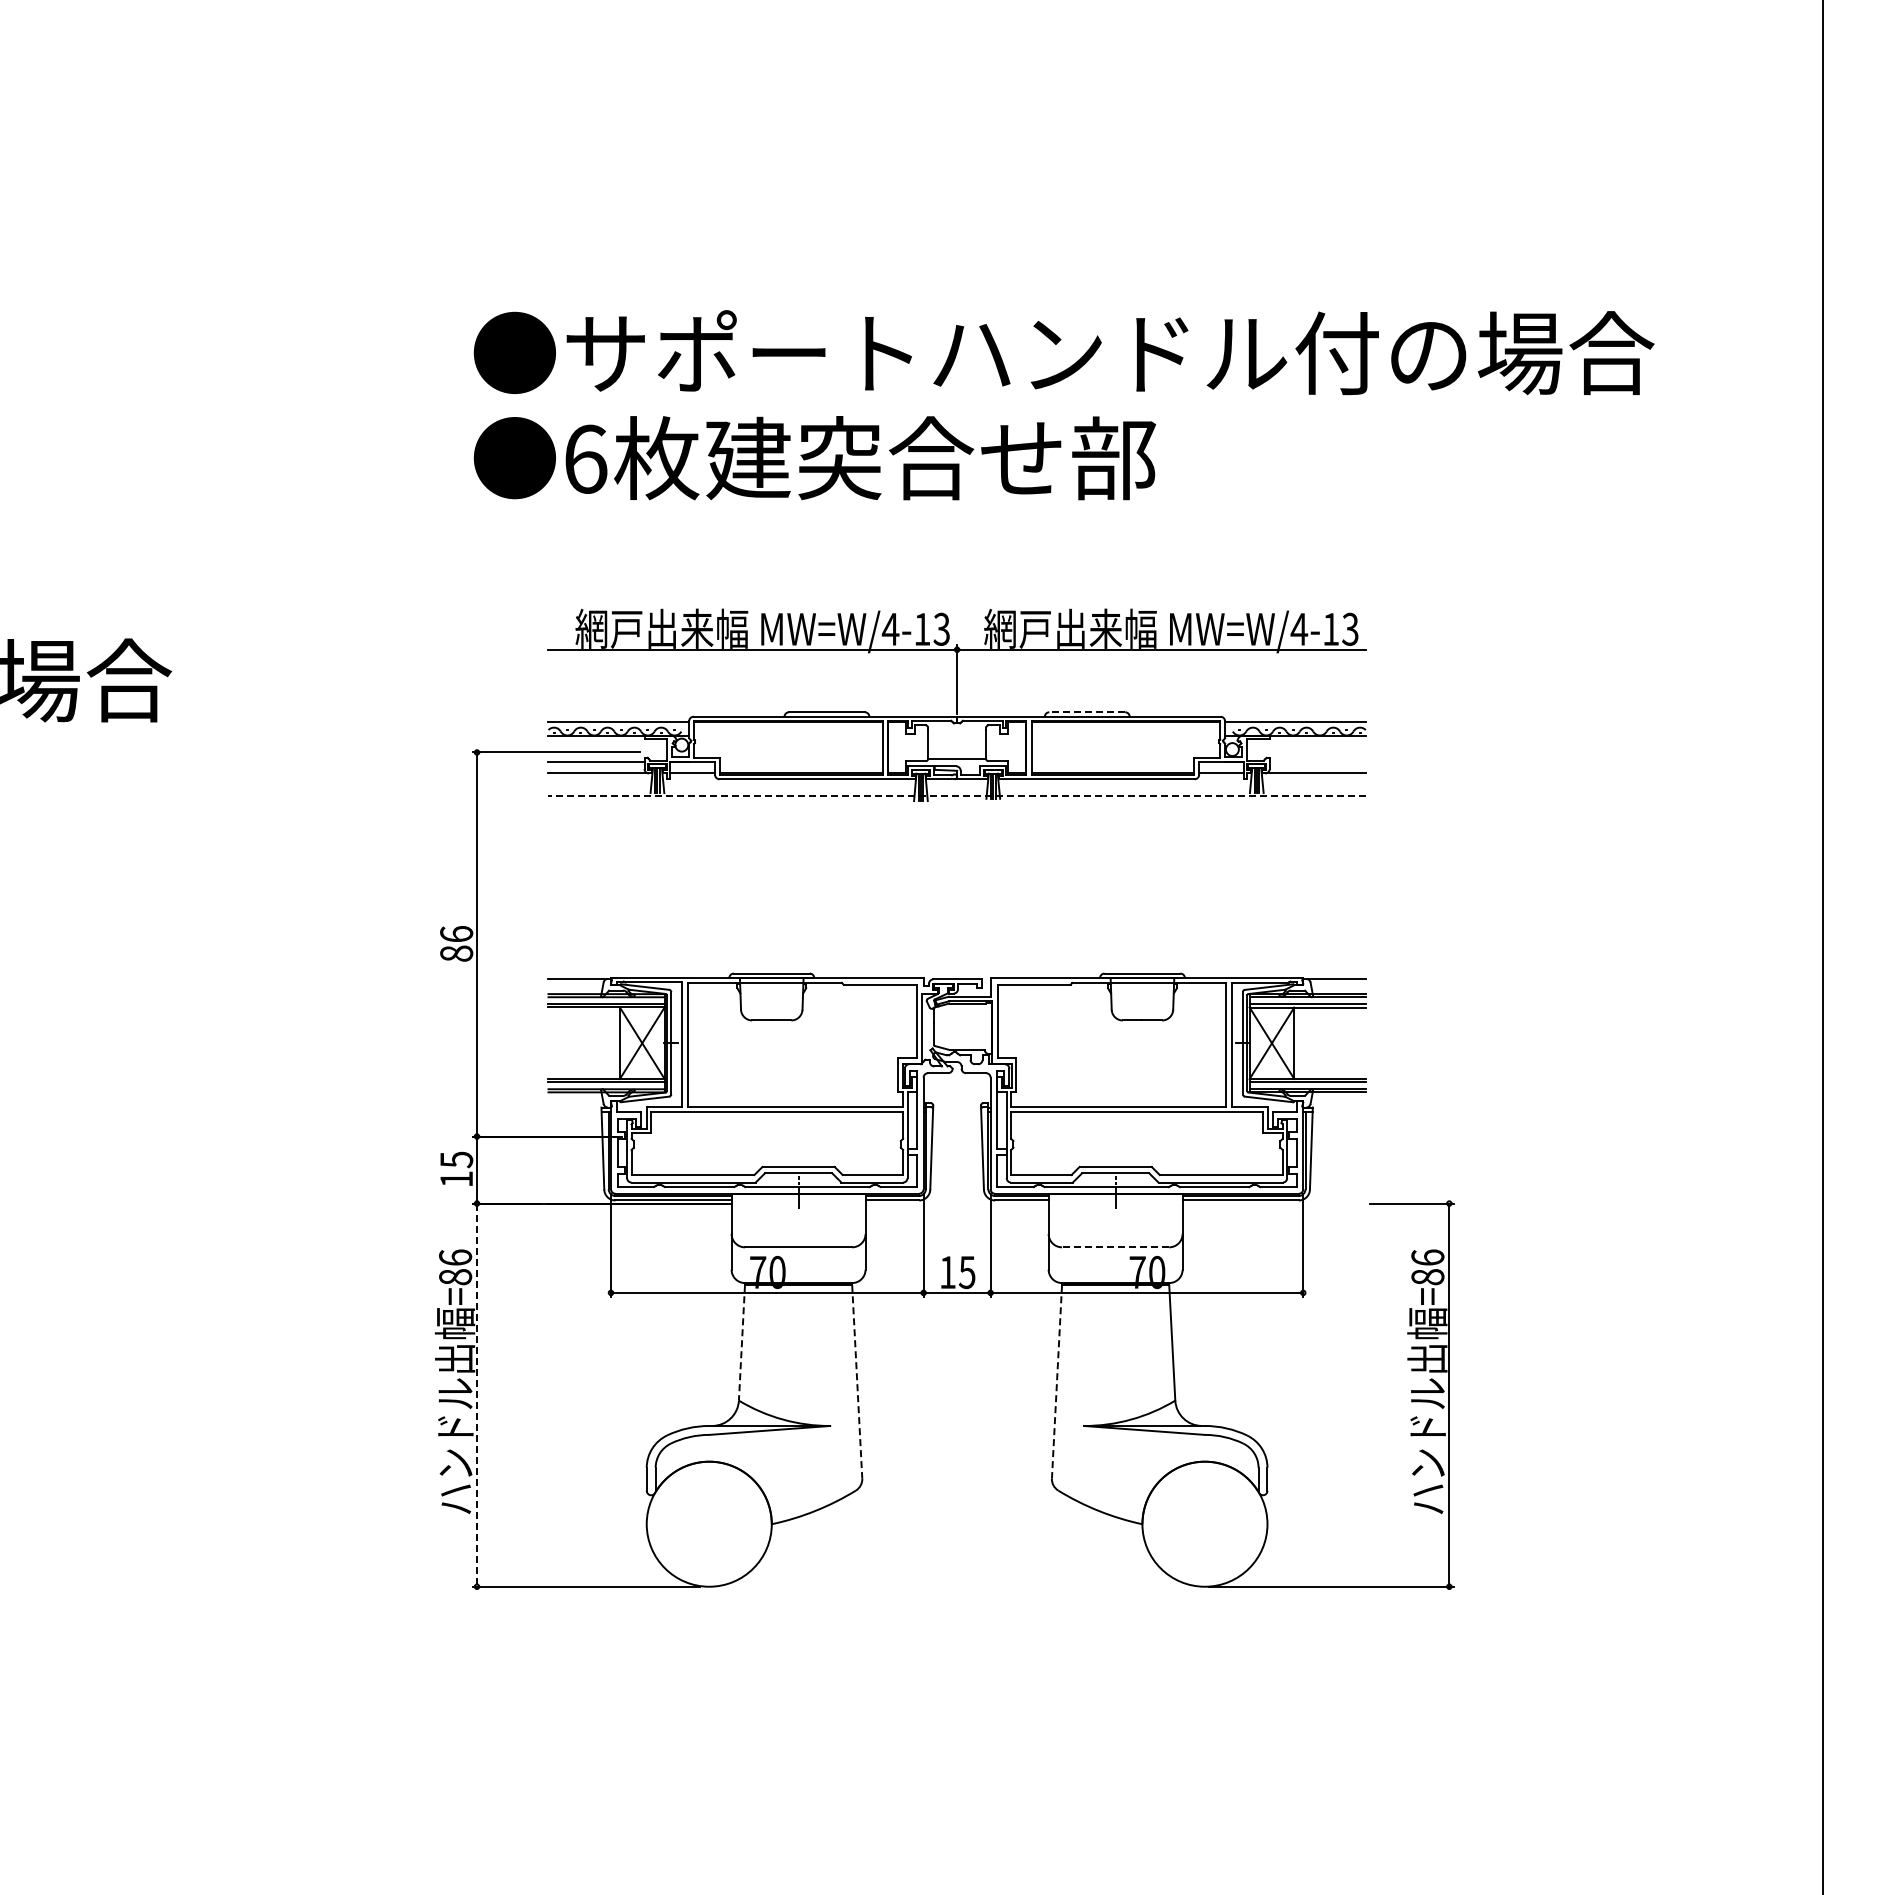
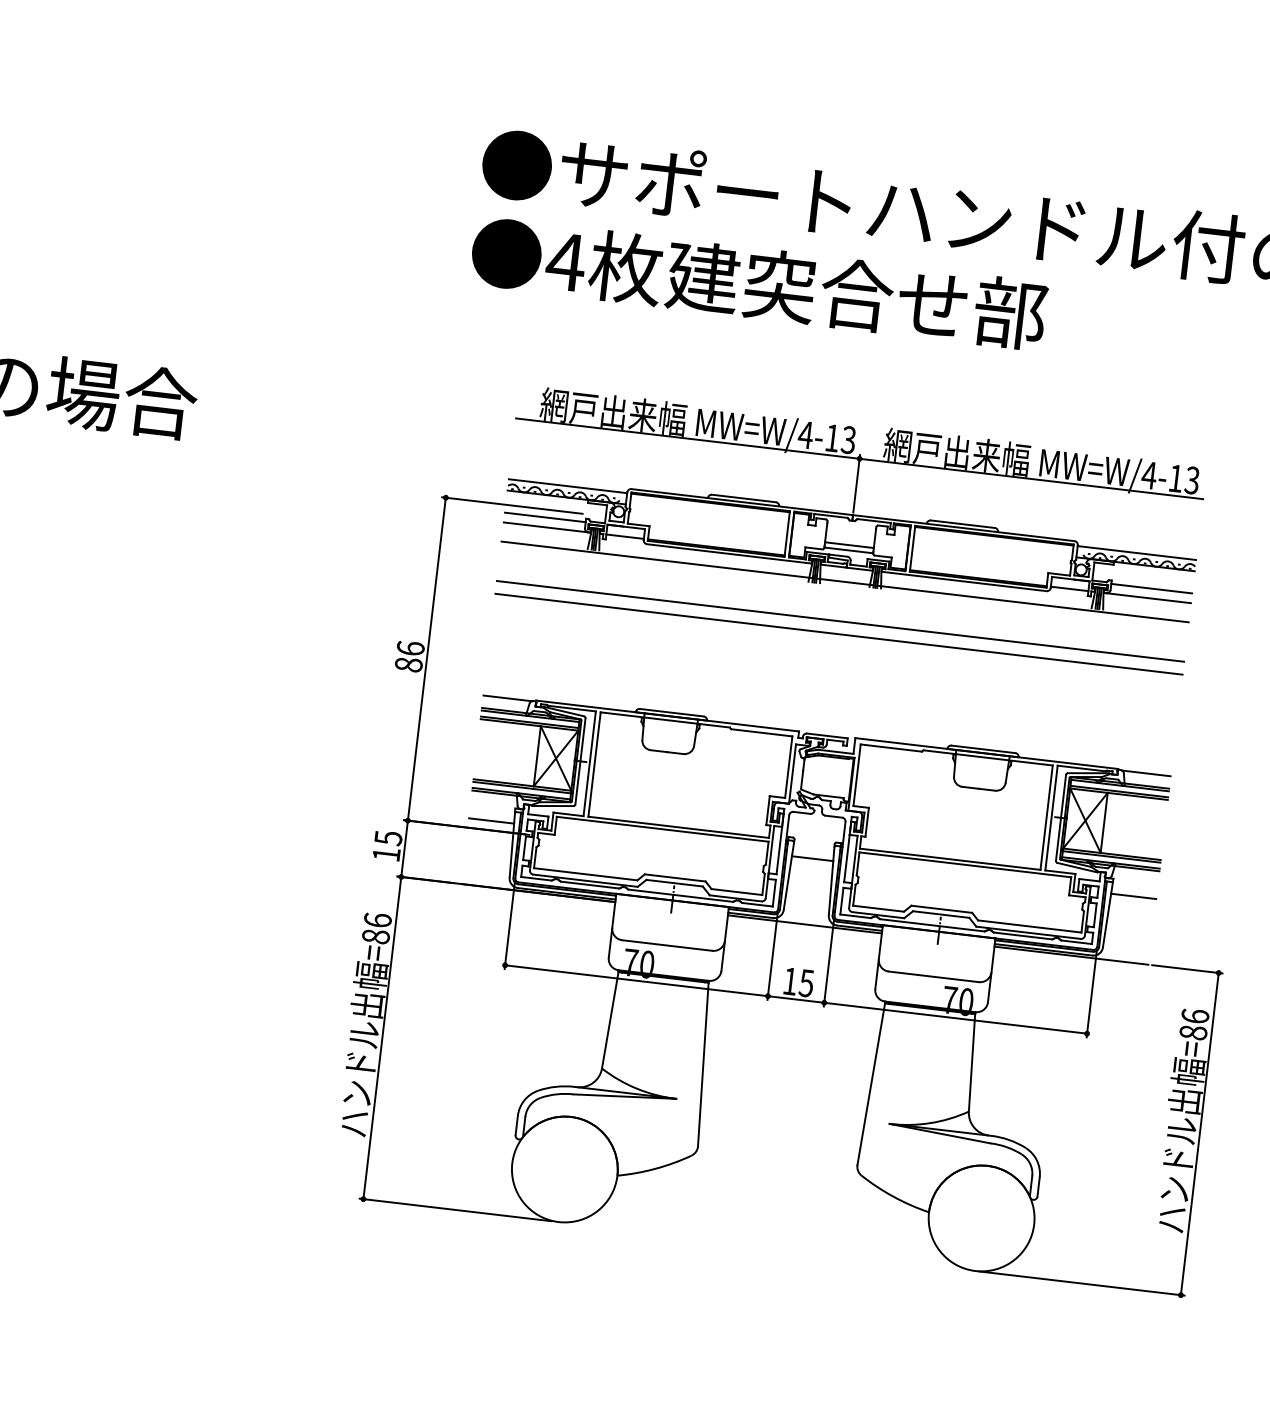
text: (585, 458) -> (566, 261), 6 -> 4
line: (1087, 712) -> (963, 524), dashed -> solid
line: (957, 752) -> (849, 545), added
line: (1317, 761) -> (1151, 588), added
line: (957, 796) -> (845, 582), dashed -> solid
line: (956, 843) -> (839, 621), added
line: (956, 858) -> (838, 634), added
line: (575, 1125) -> (491, 821), added
line: (956, 1125) -> (812, 858), added
line: (1338, 1125) -> (1133, 896), added
line: (956, 1203) -> (804, 924), added
line: (1273, 1203) -> (1070, 955), added
line: (1115, 1247) -> (933, 976), dashed -> solid
line: (741, 1342) -> (609, 1019), dashed -> solid
line: (857, 1381) -> (703, 1064), dashed -> solid
line: (1057, 1381) -> (871, 1083), dashed -> solid
line: (477, 1395) -> (382, 1038), dashed -> solid

